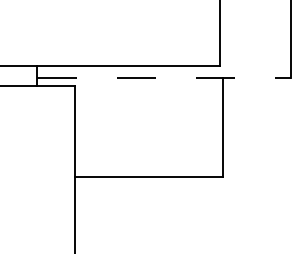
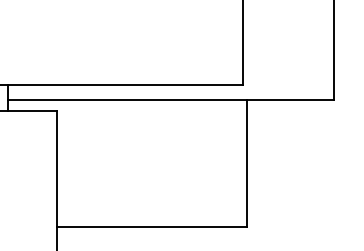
line: (164, 78) -> (171, 100), dashed -> solid

